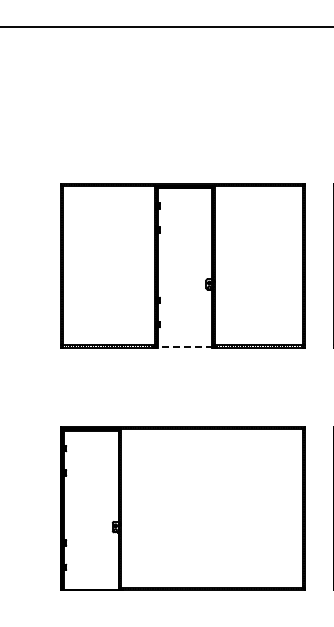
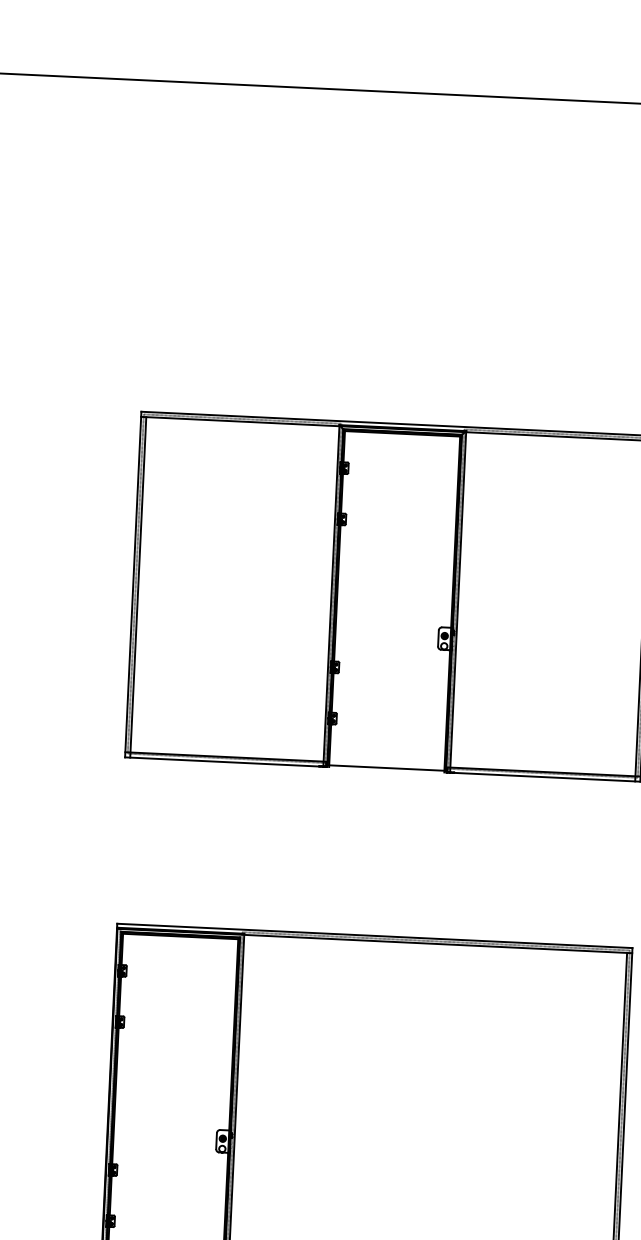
line: (184, 346) -> (385, 767), dashed -> solid

